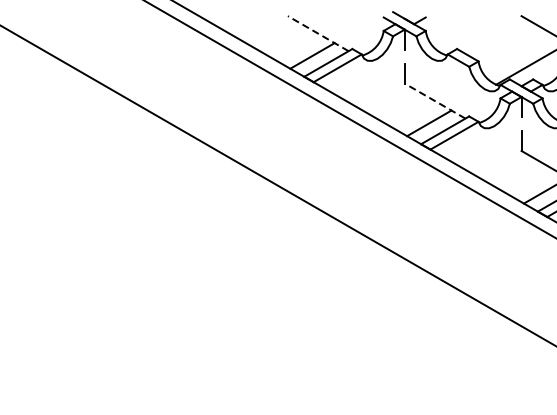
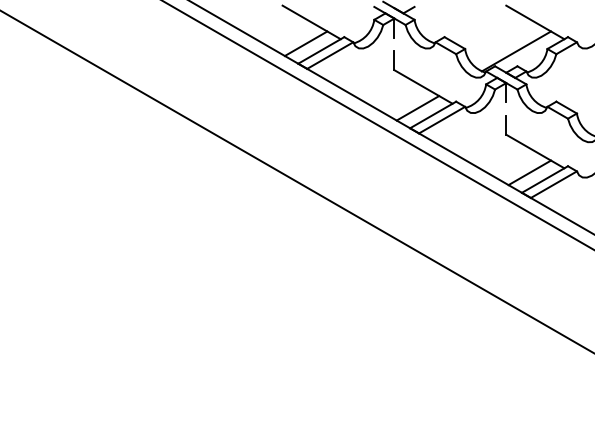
line: (318, 33) -> (311, 22), dashed -> solid
line: (435, 100) -> (423, 86), dashed -> solid

